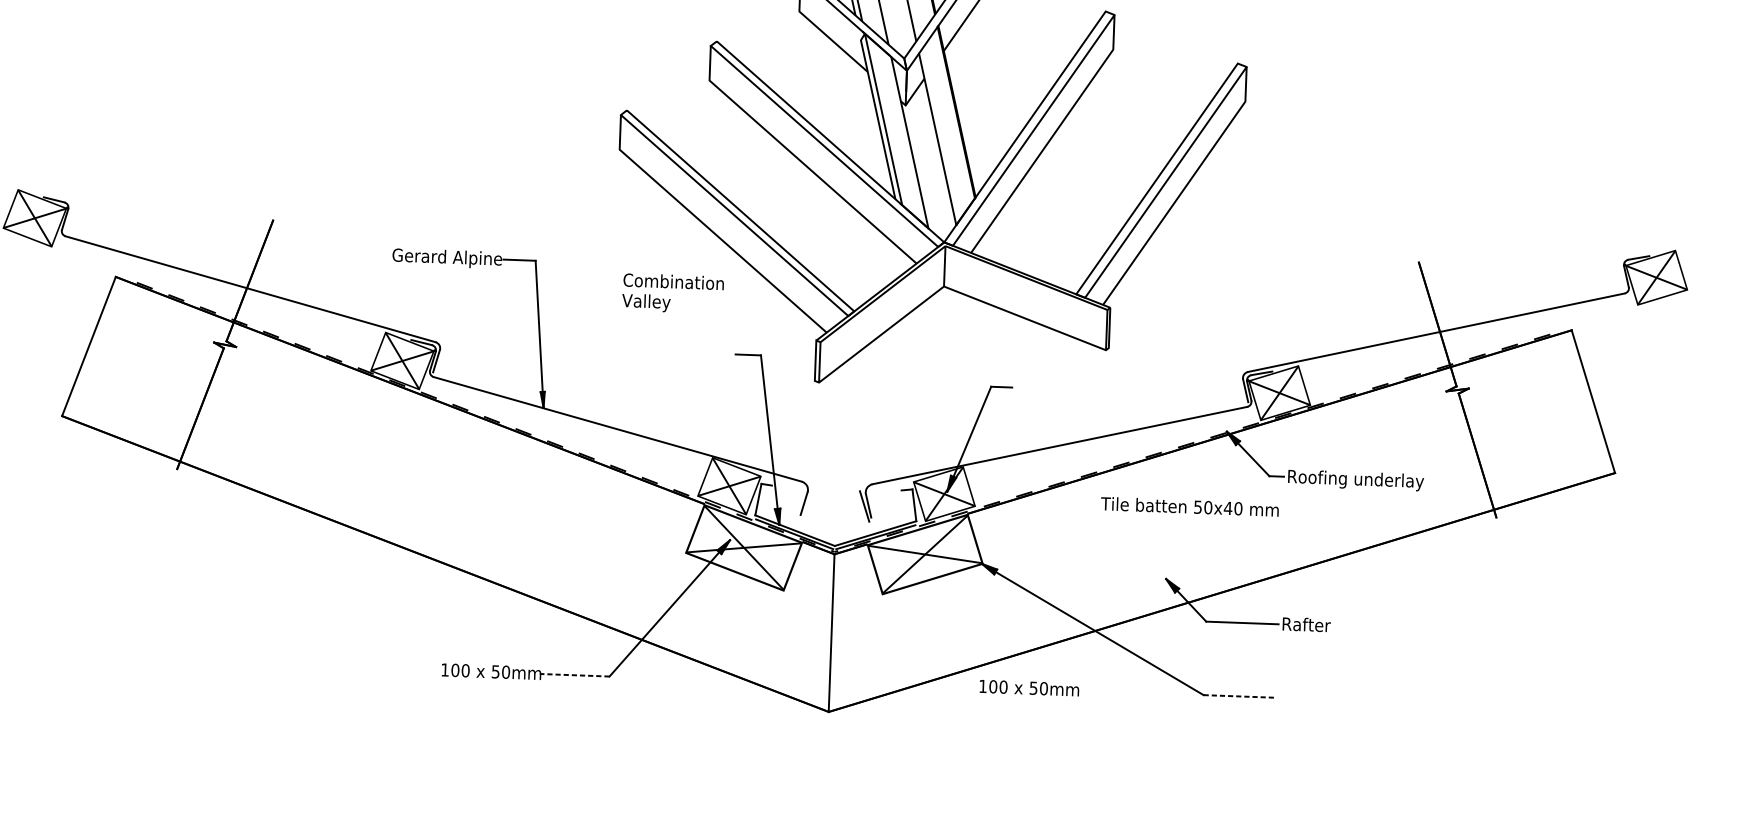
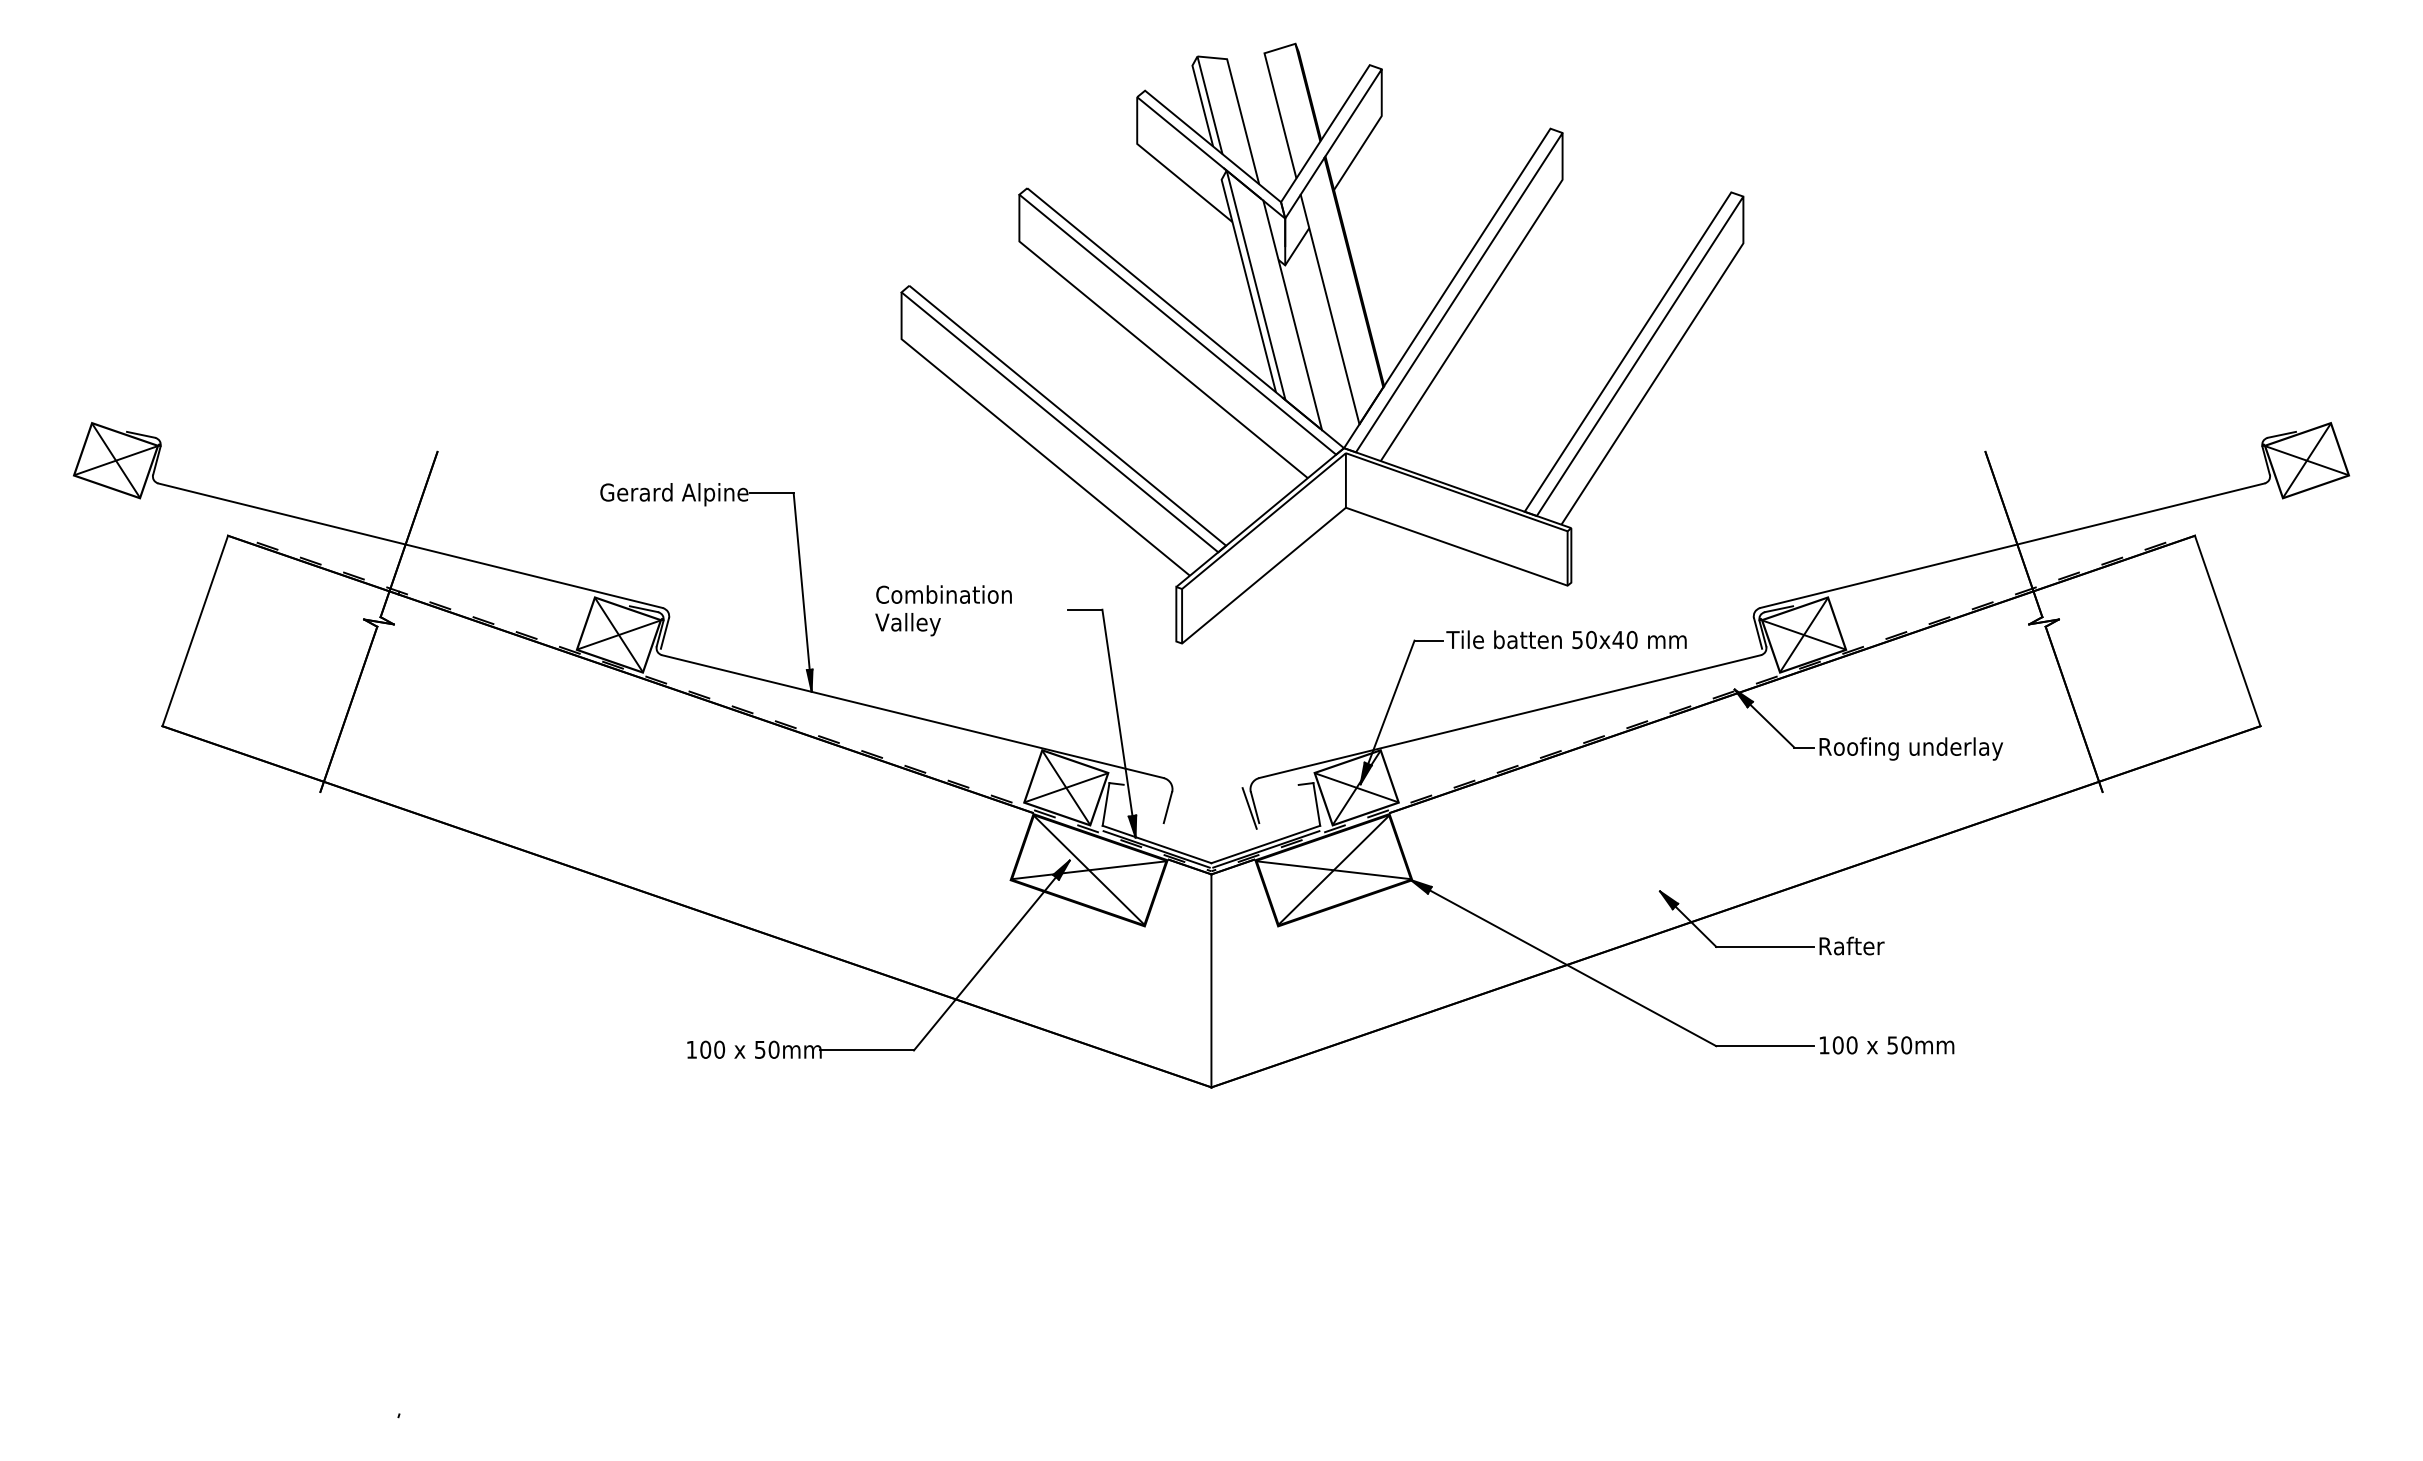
text: (672, 293) -> (943, 610), moved
text: (1189, 506) -> (1566, 639), moved
line: (574, 675) -> (866, 1050), dashed -> solid
text: (1029, 688) -> (1887, 1045), moved
line: (1239, 696) -> (1765, 1046), dashed -> solid

